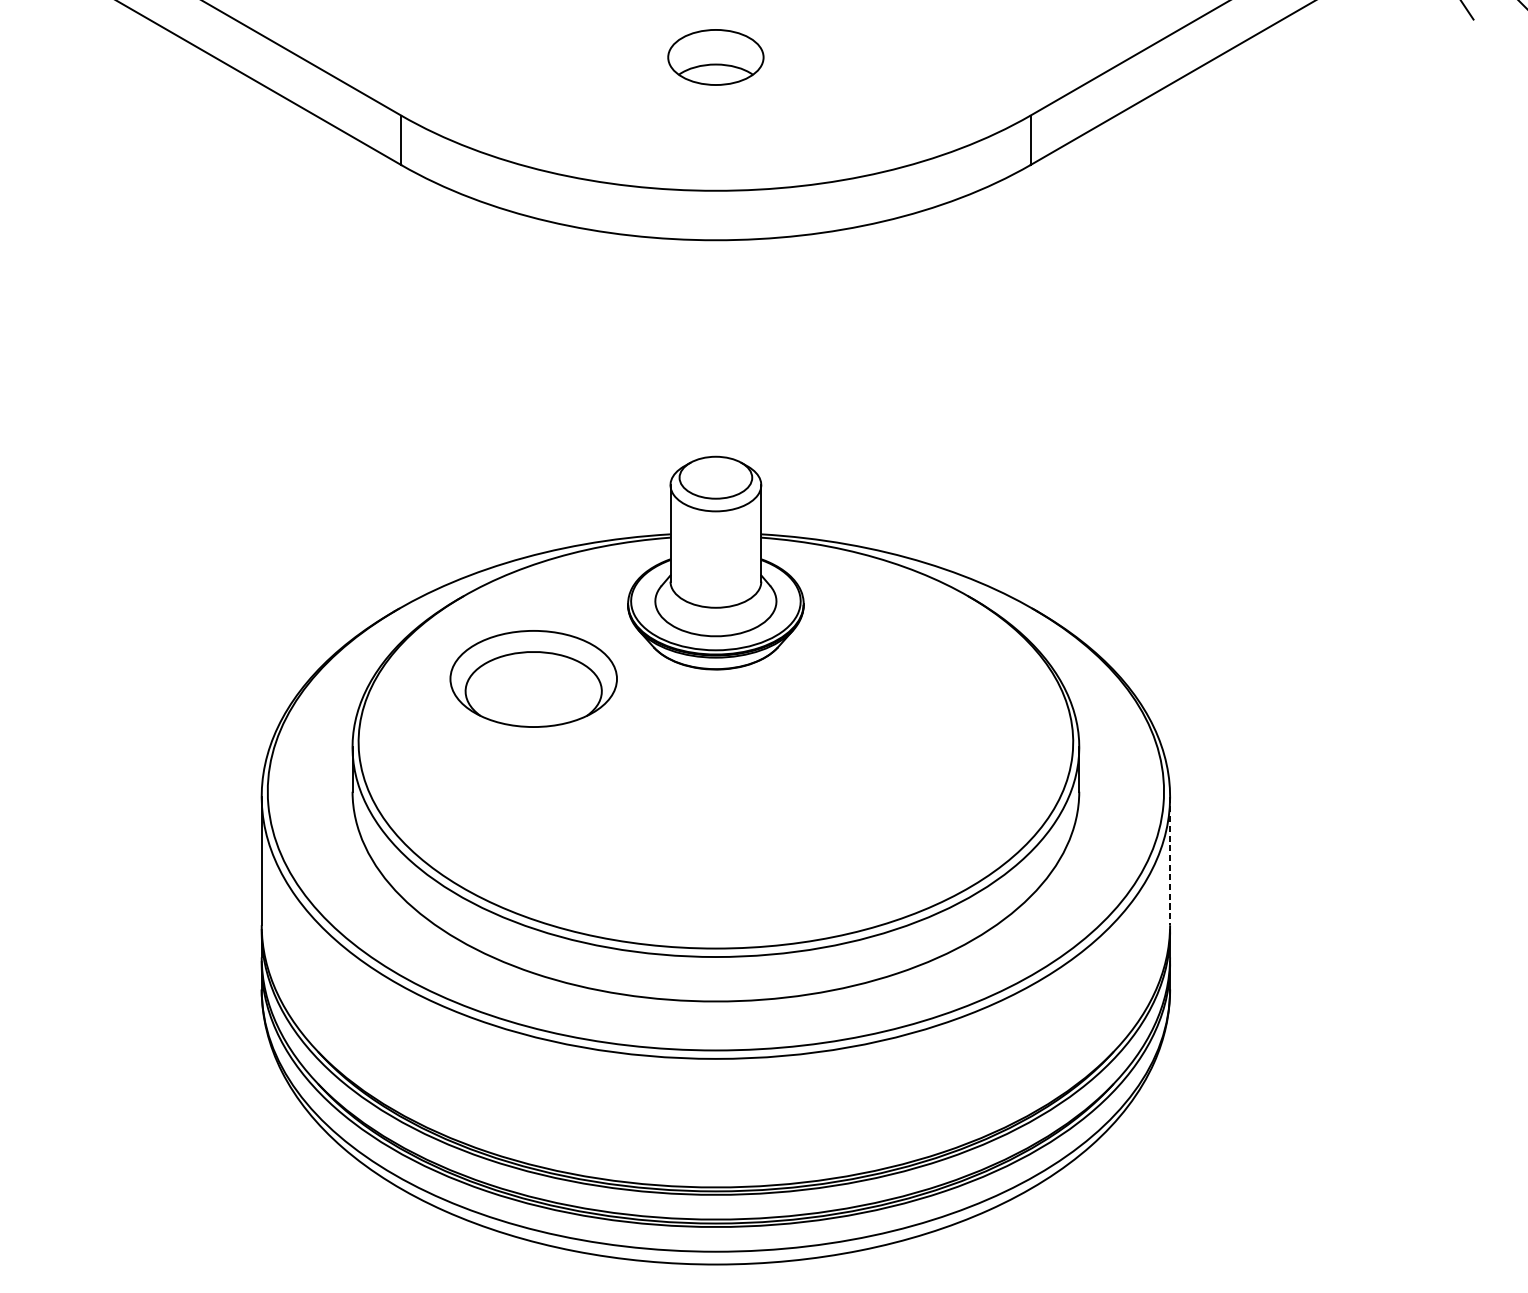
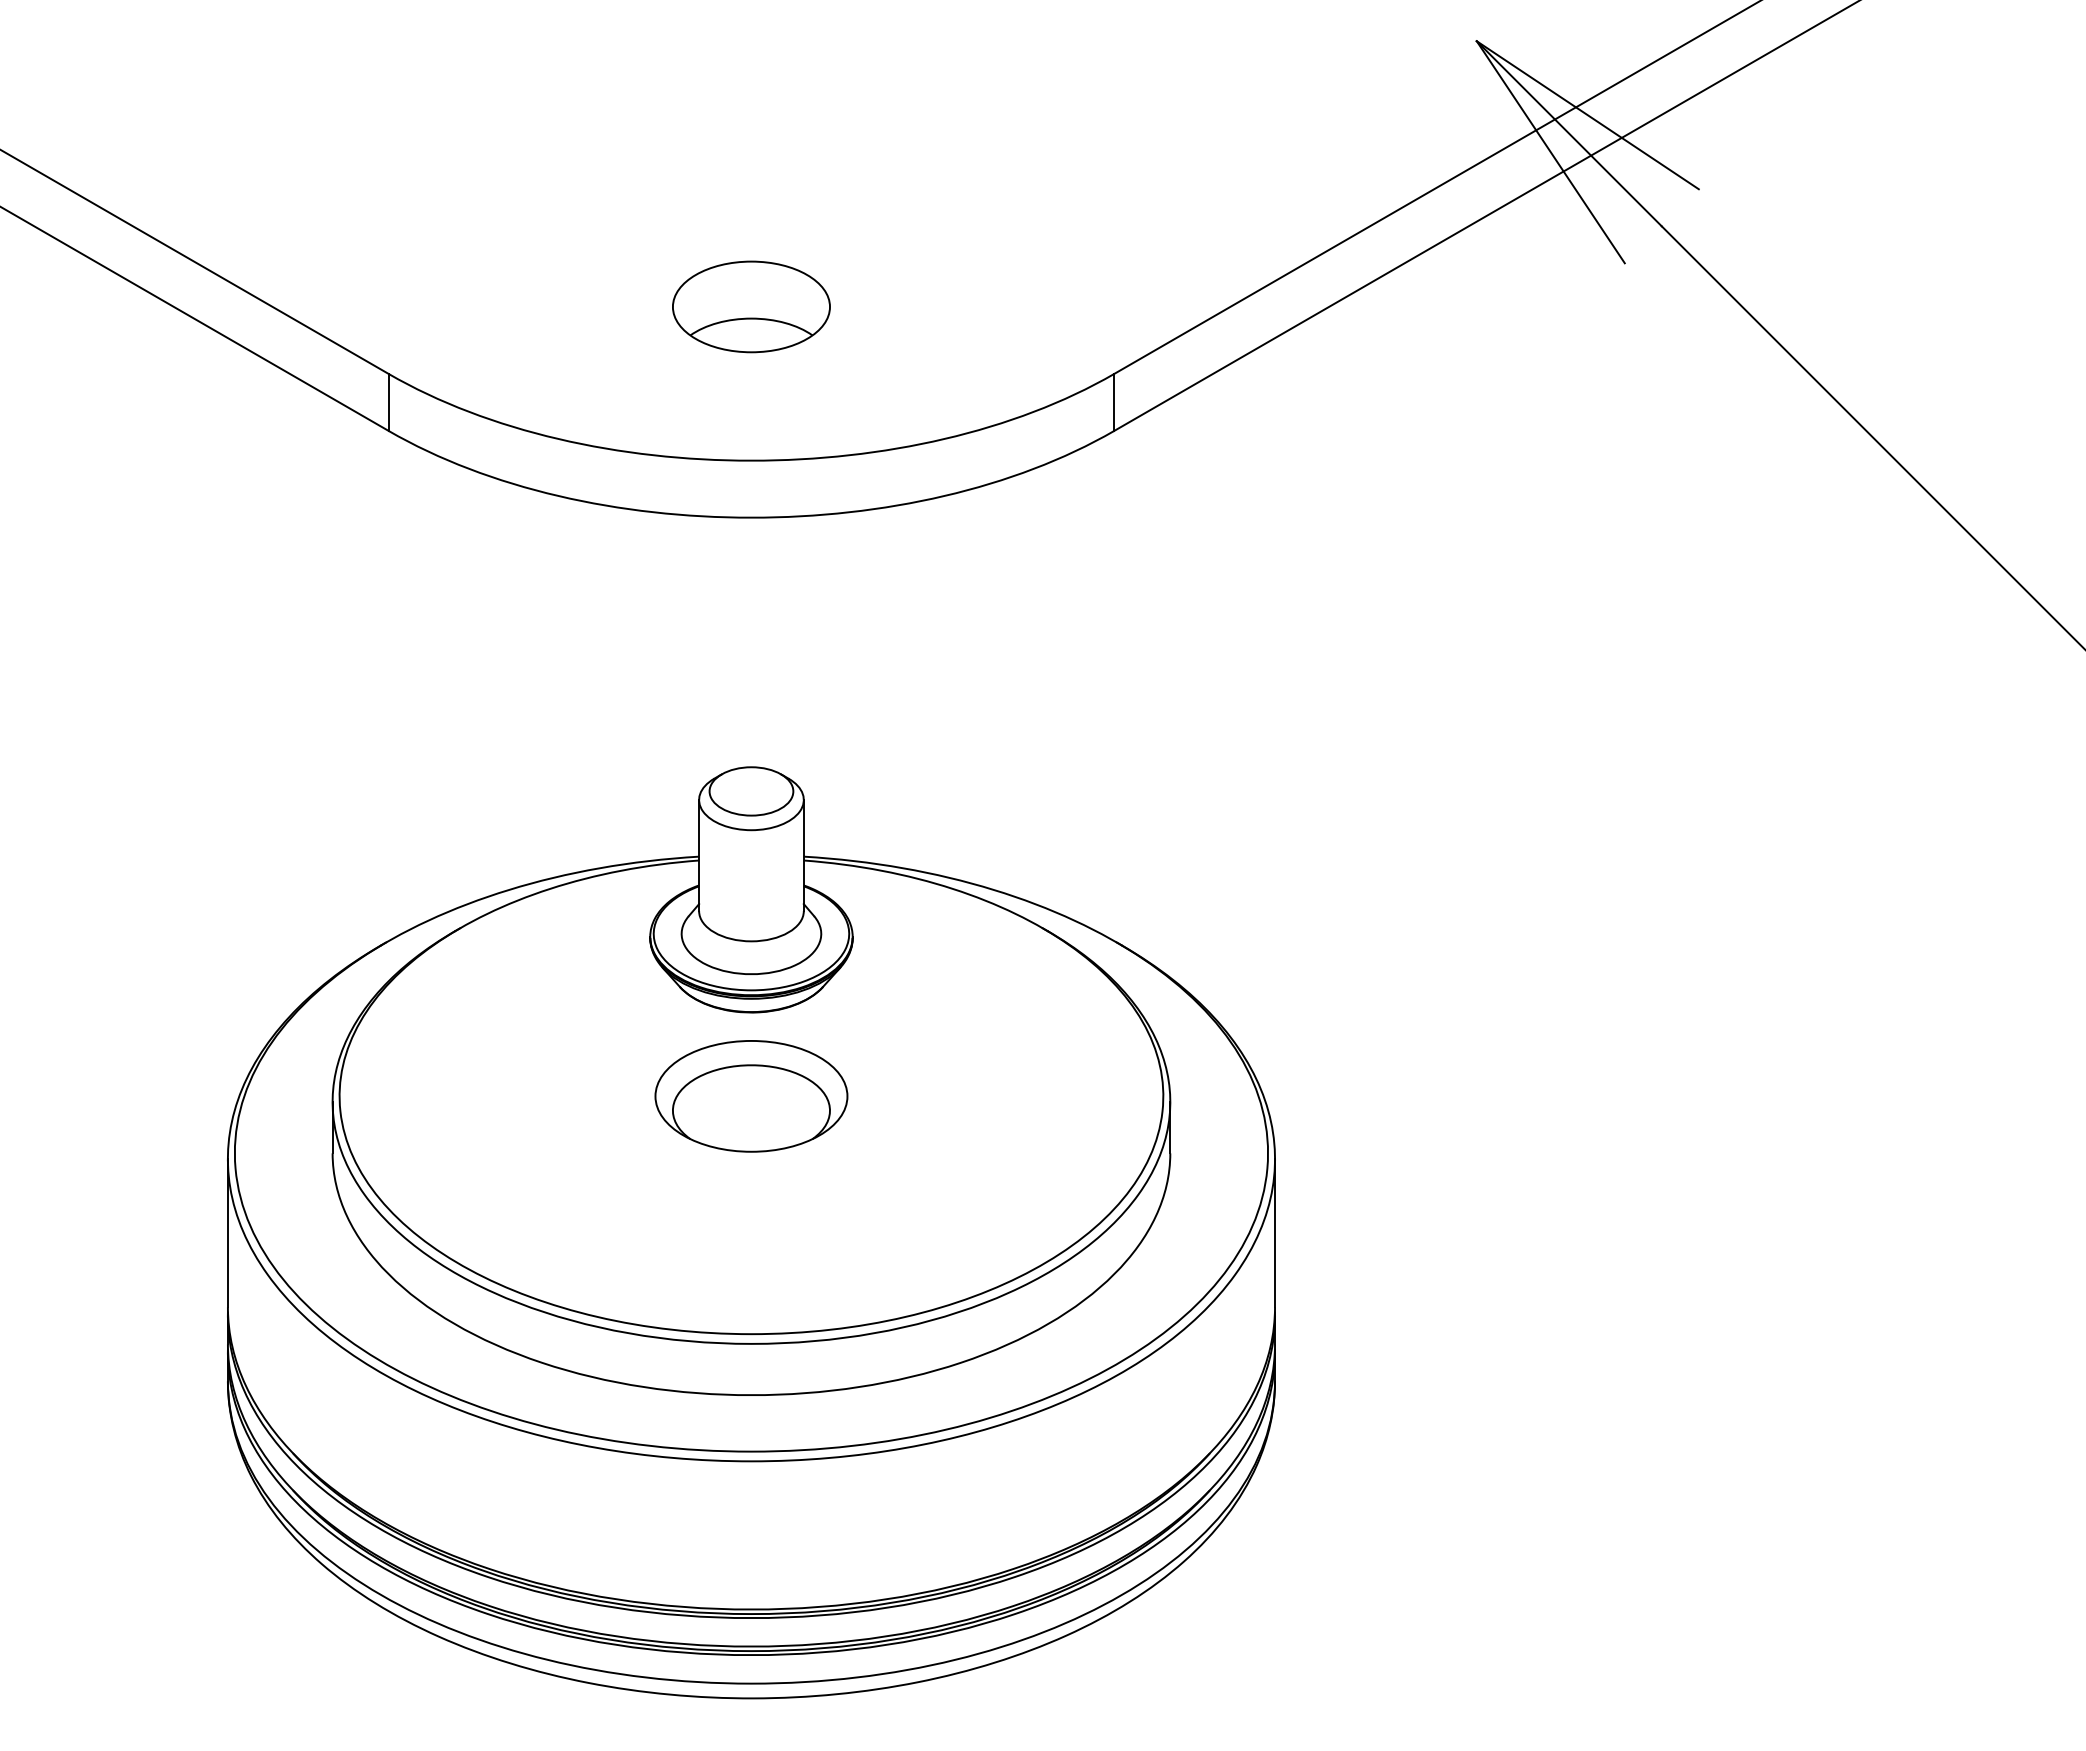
part: (715, 57) -> (751, 306), size x1.43
part: (533, 679) -> (751, 1096), moved
line: (1170, 861) -> (1275, 1233), dashed -> solid

